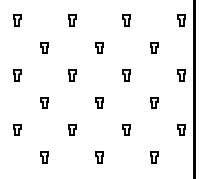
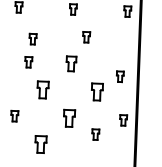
part: (99, 47) -> (33, 38), moved
part: (154, 47) -> (86, 36), moved
part: (72, 75) -> (29, 62), moved
part: (126, 75) -> (70, 64), size x1.4
part: (181, 75) -> (120, 76), moved
part: (99, 102) -> (42, 89), size x1.6
part: (154, 102) -> (97, 91), size x1.6
part: (126, 129) -> (68, 117), size x1.6
part: (99, 157) -> (40, 144), size x1.6
part: (154, 157) -> (95, 134), moved

